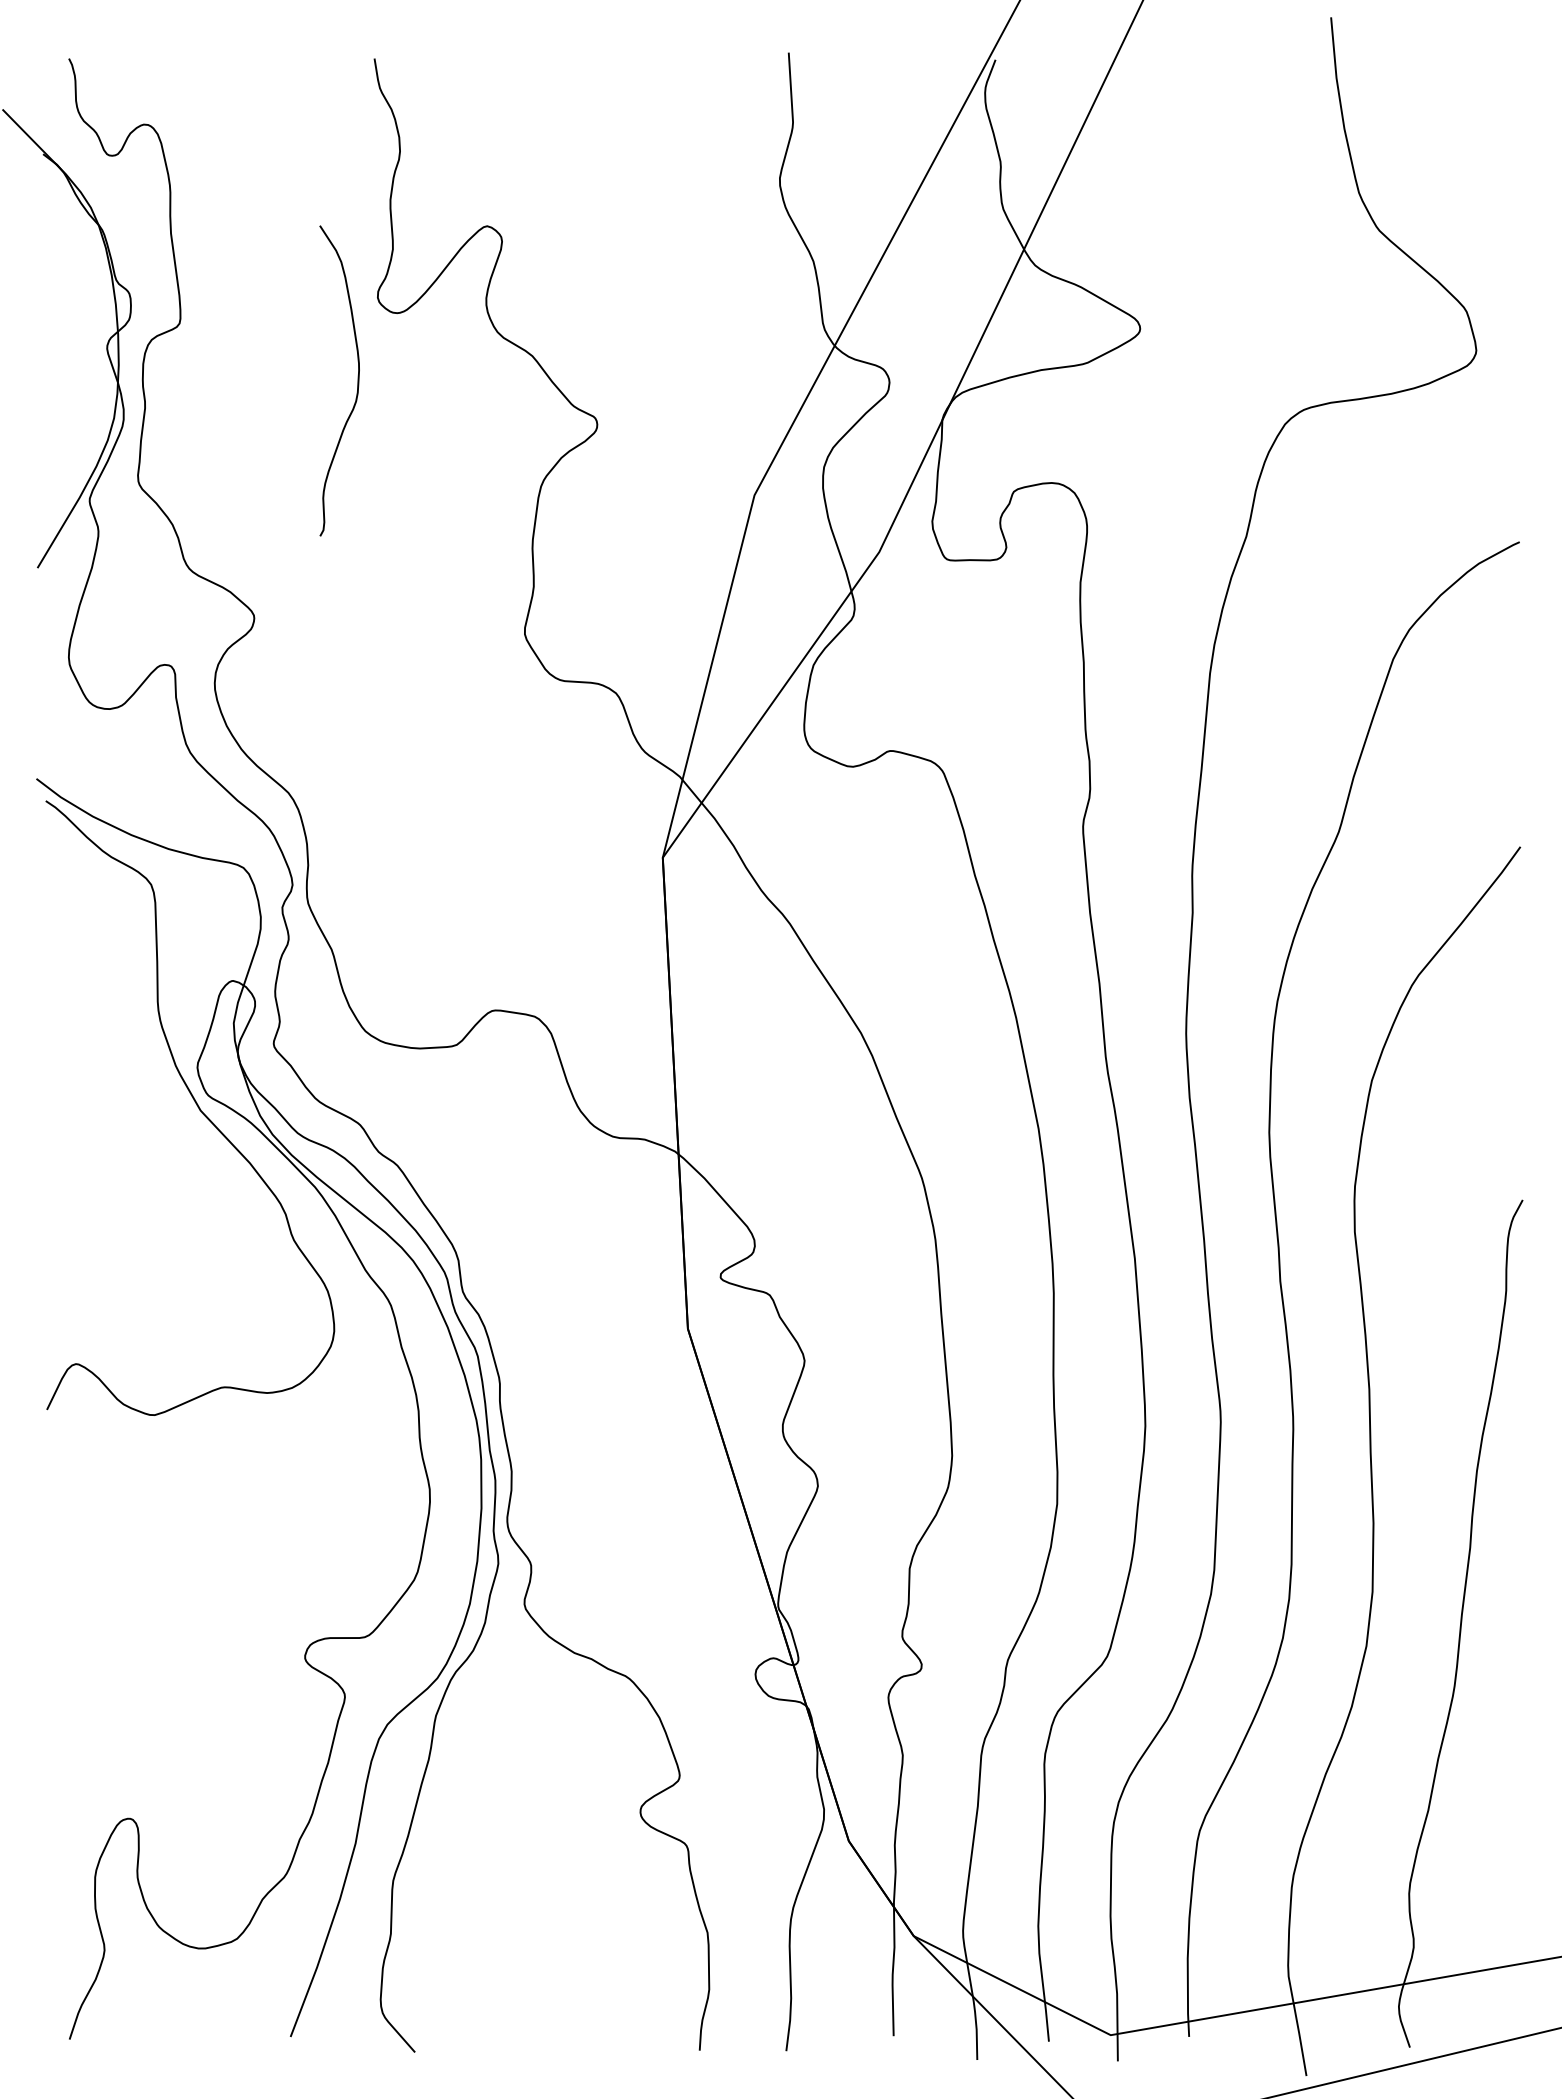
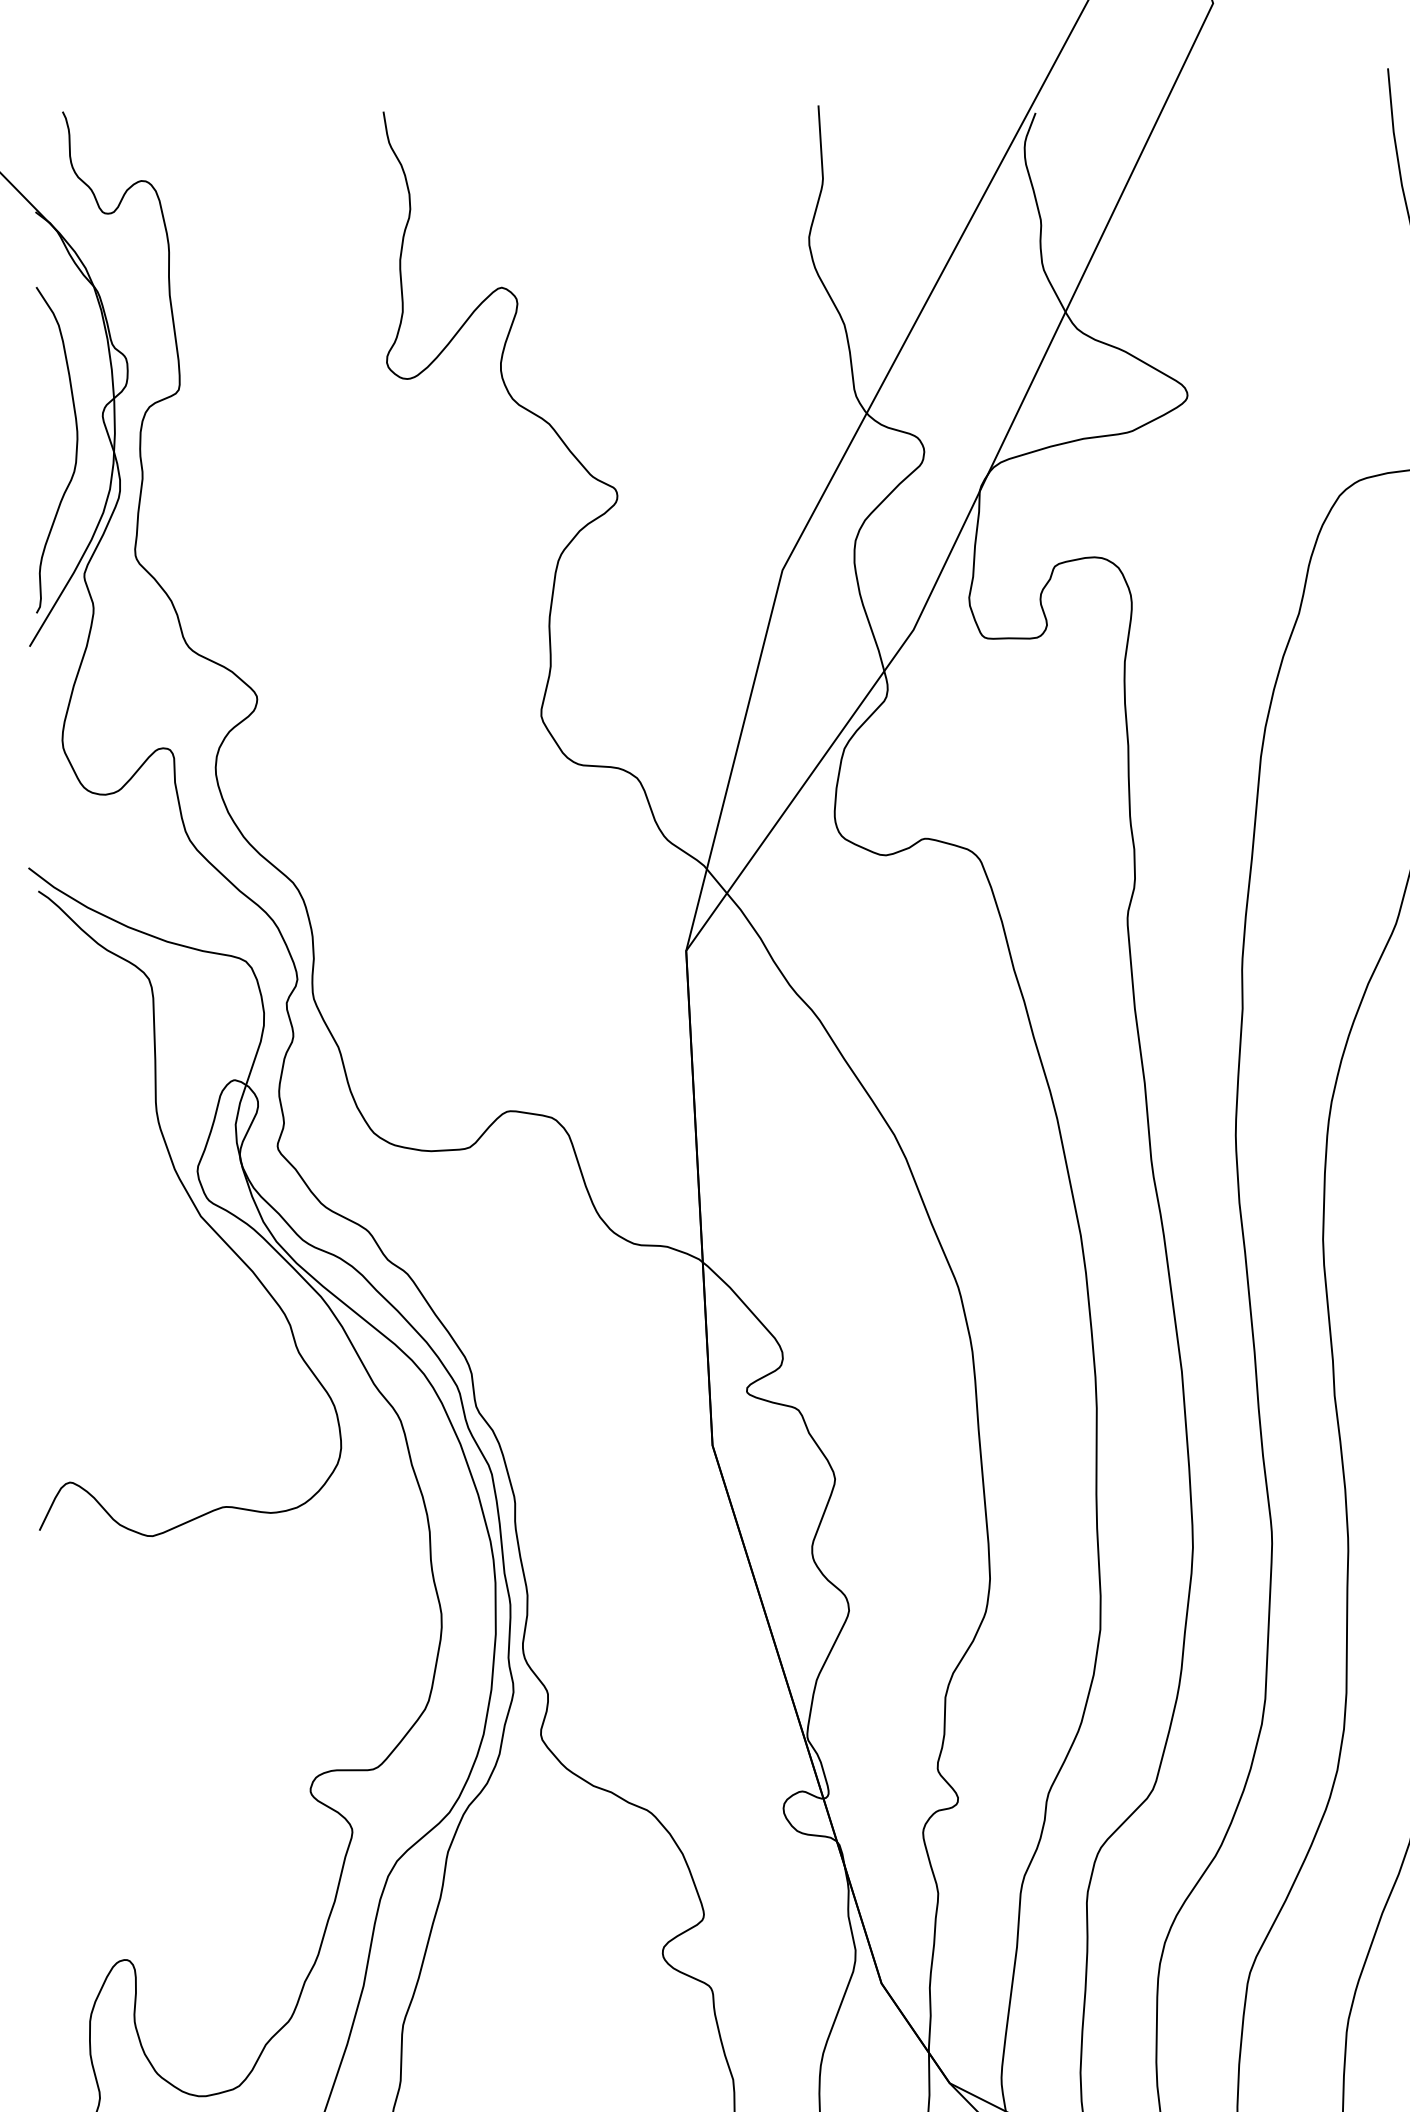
curve: (357, 380) -> (75, 449), moved

